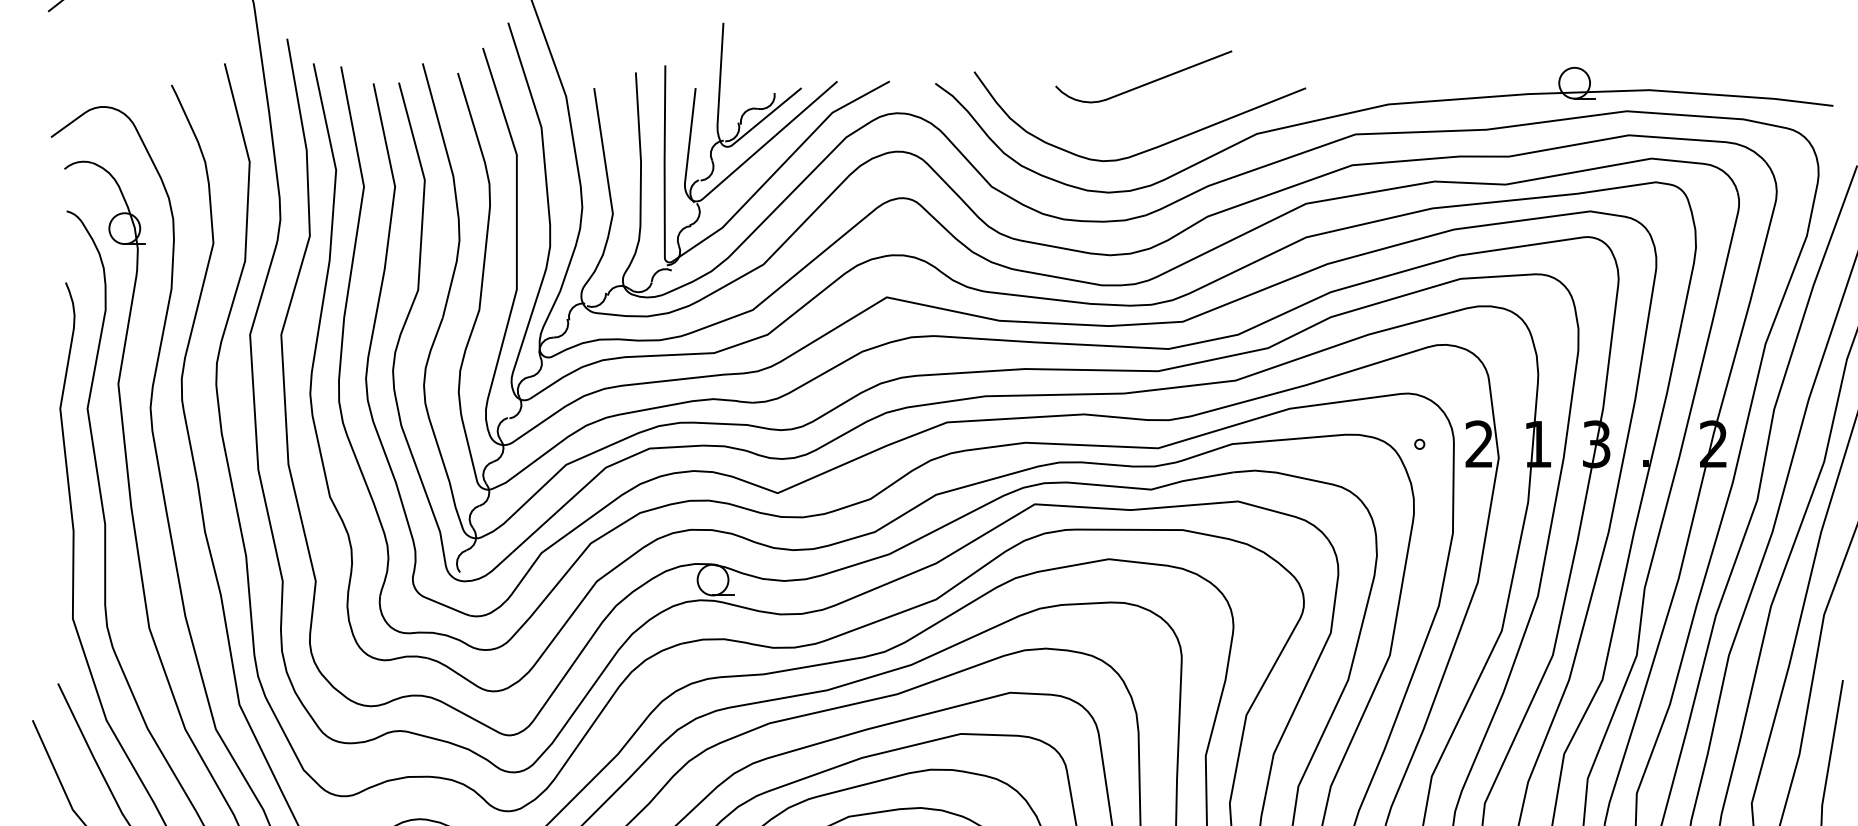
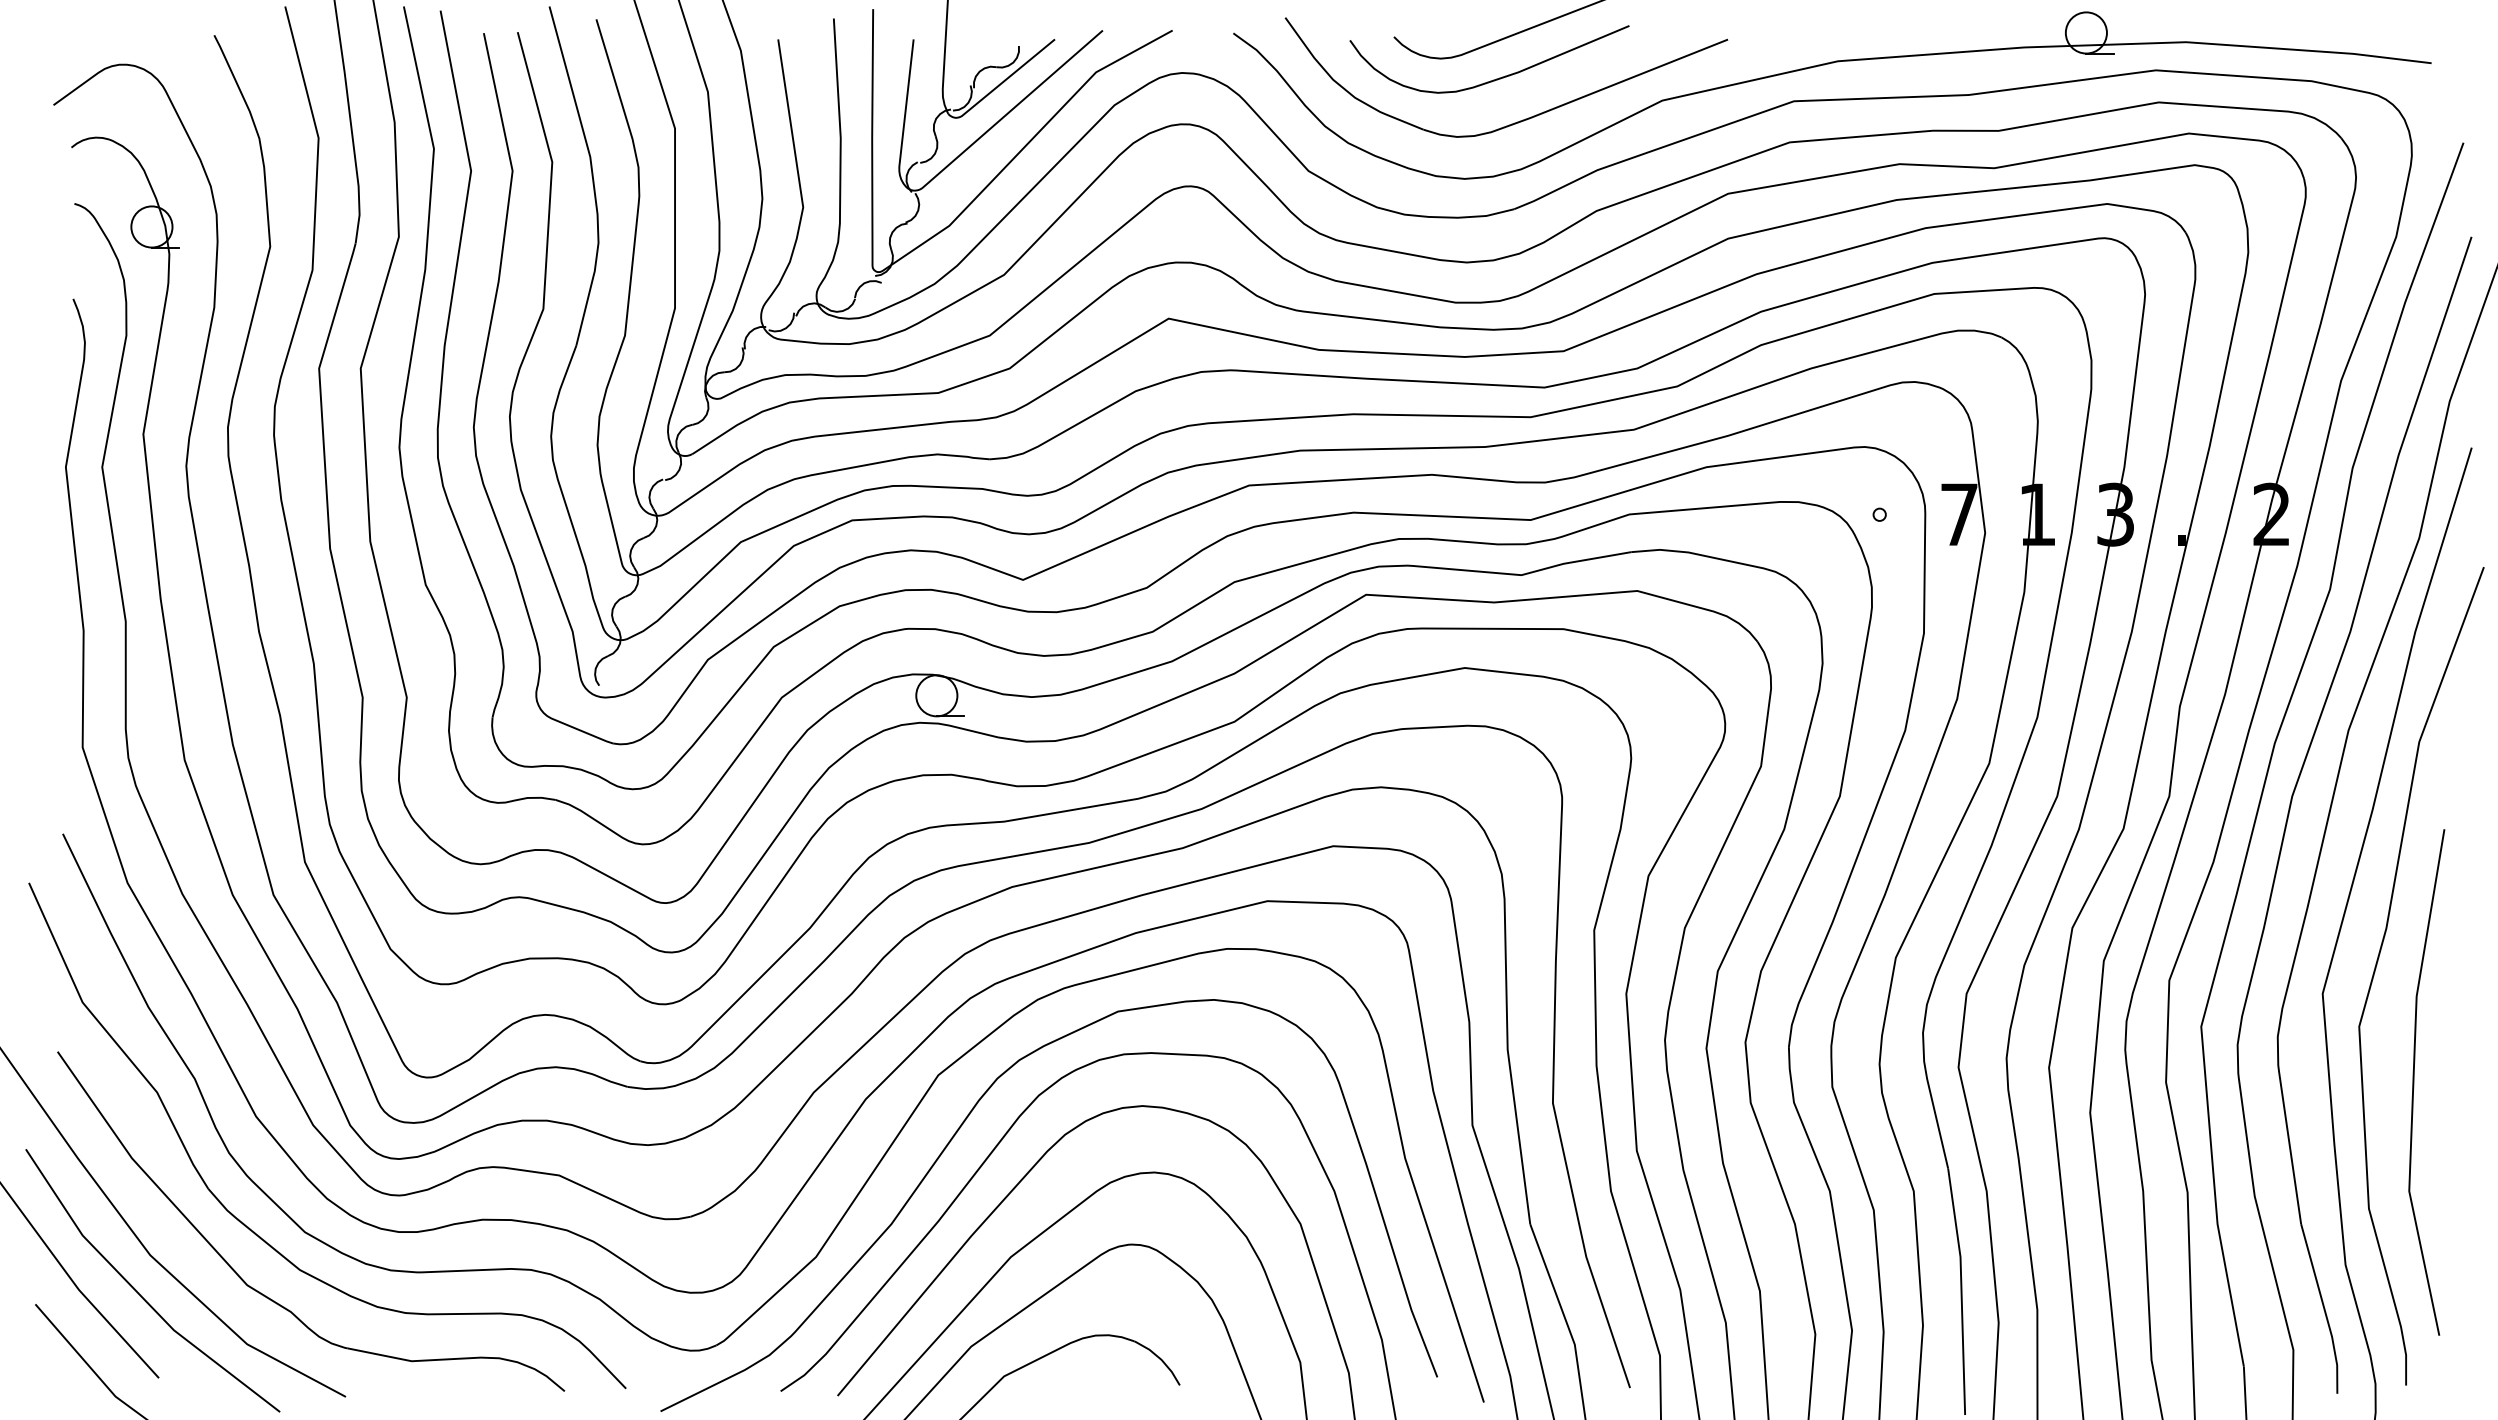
curve: (1132, 117) -> (1496, 78), added
text: (1479, 443) -> (1959, 513), 2 -> 7

